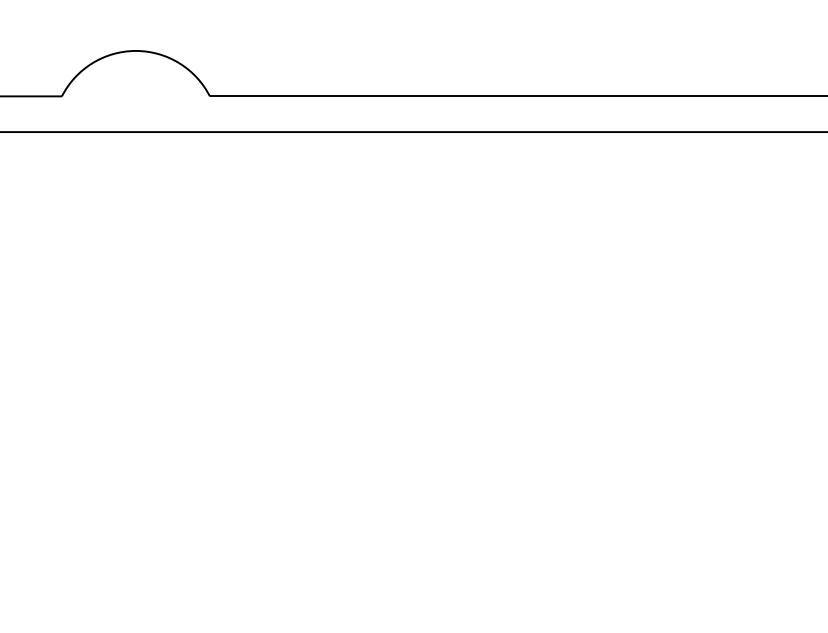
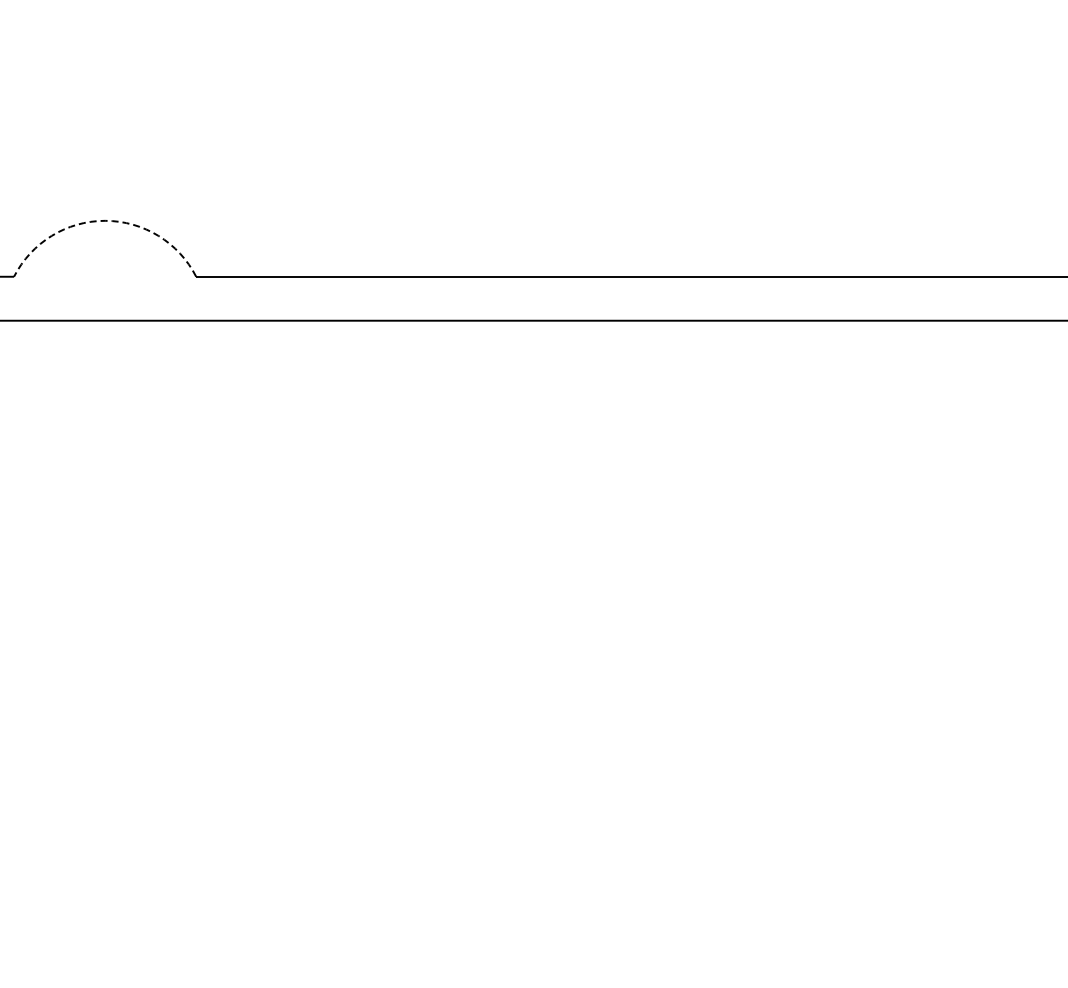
arc: (136, 50) -> (105, 220), solid -> dashed

